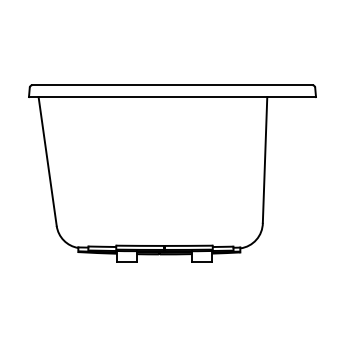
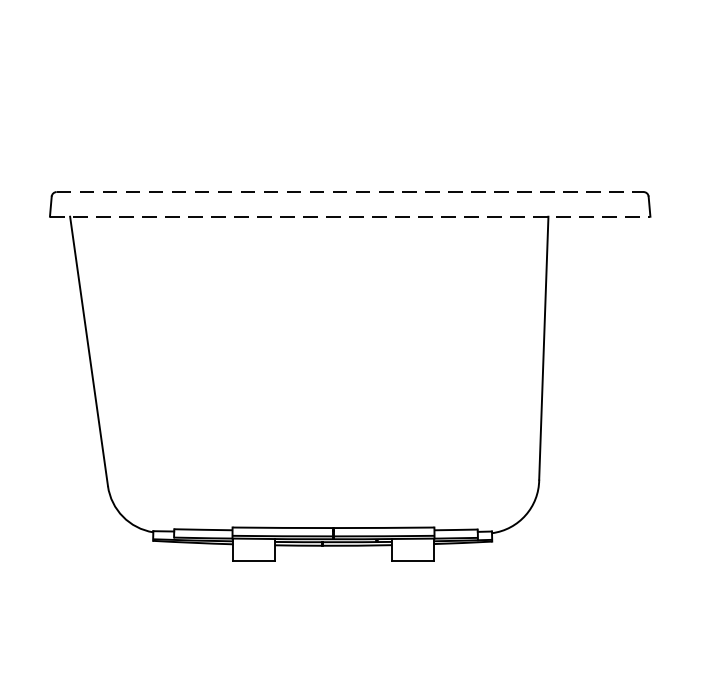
line: (172, 85) -> (350, 192), solid -> dashed
line: (172, 97) -> (350, 217), solid -> dashed

